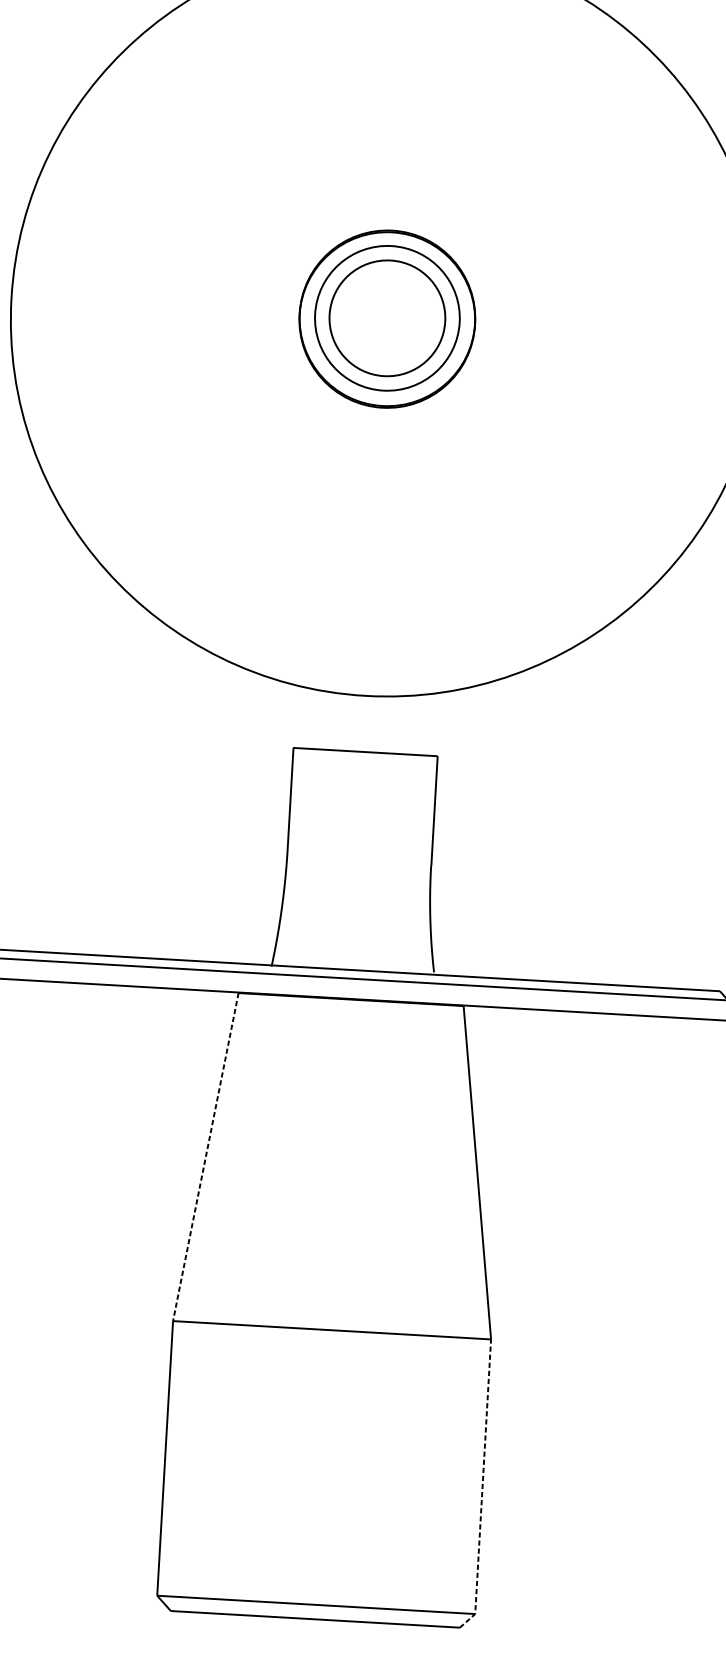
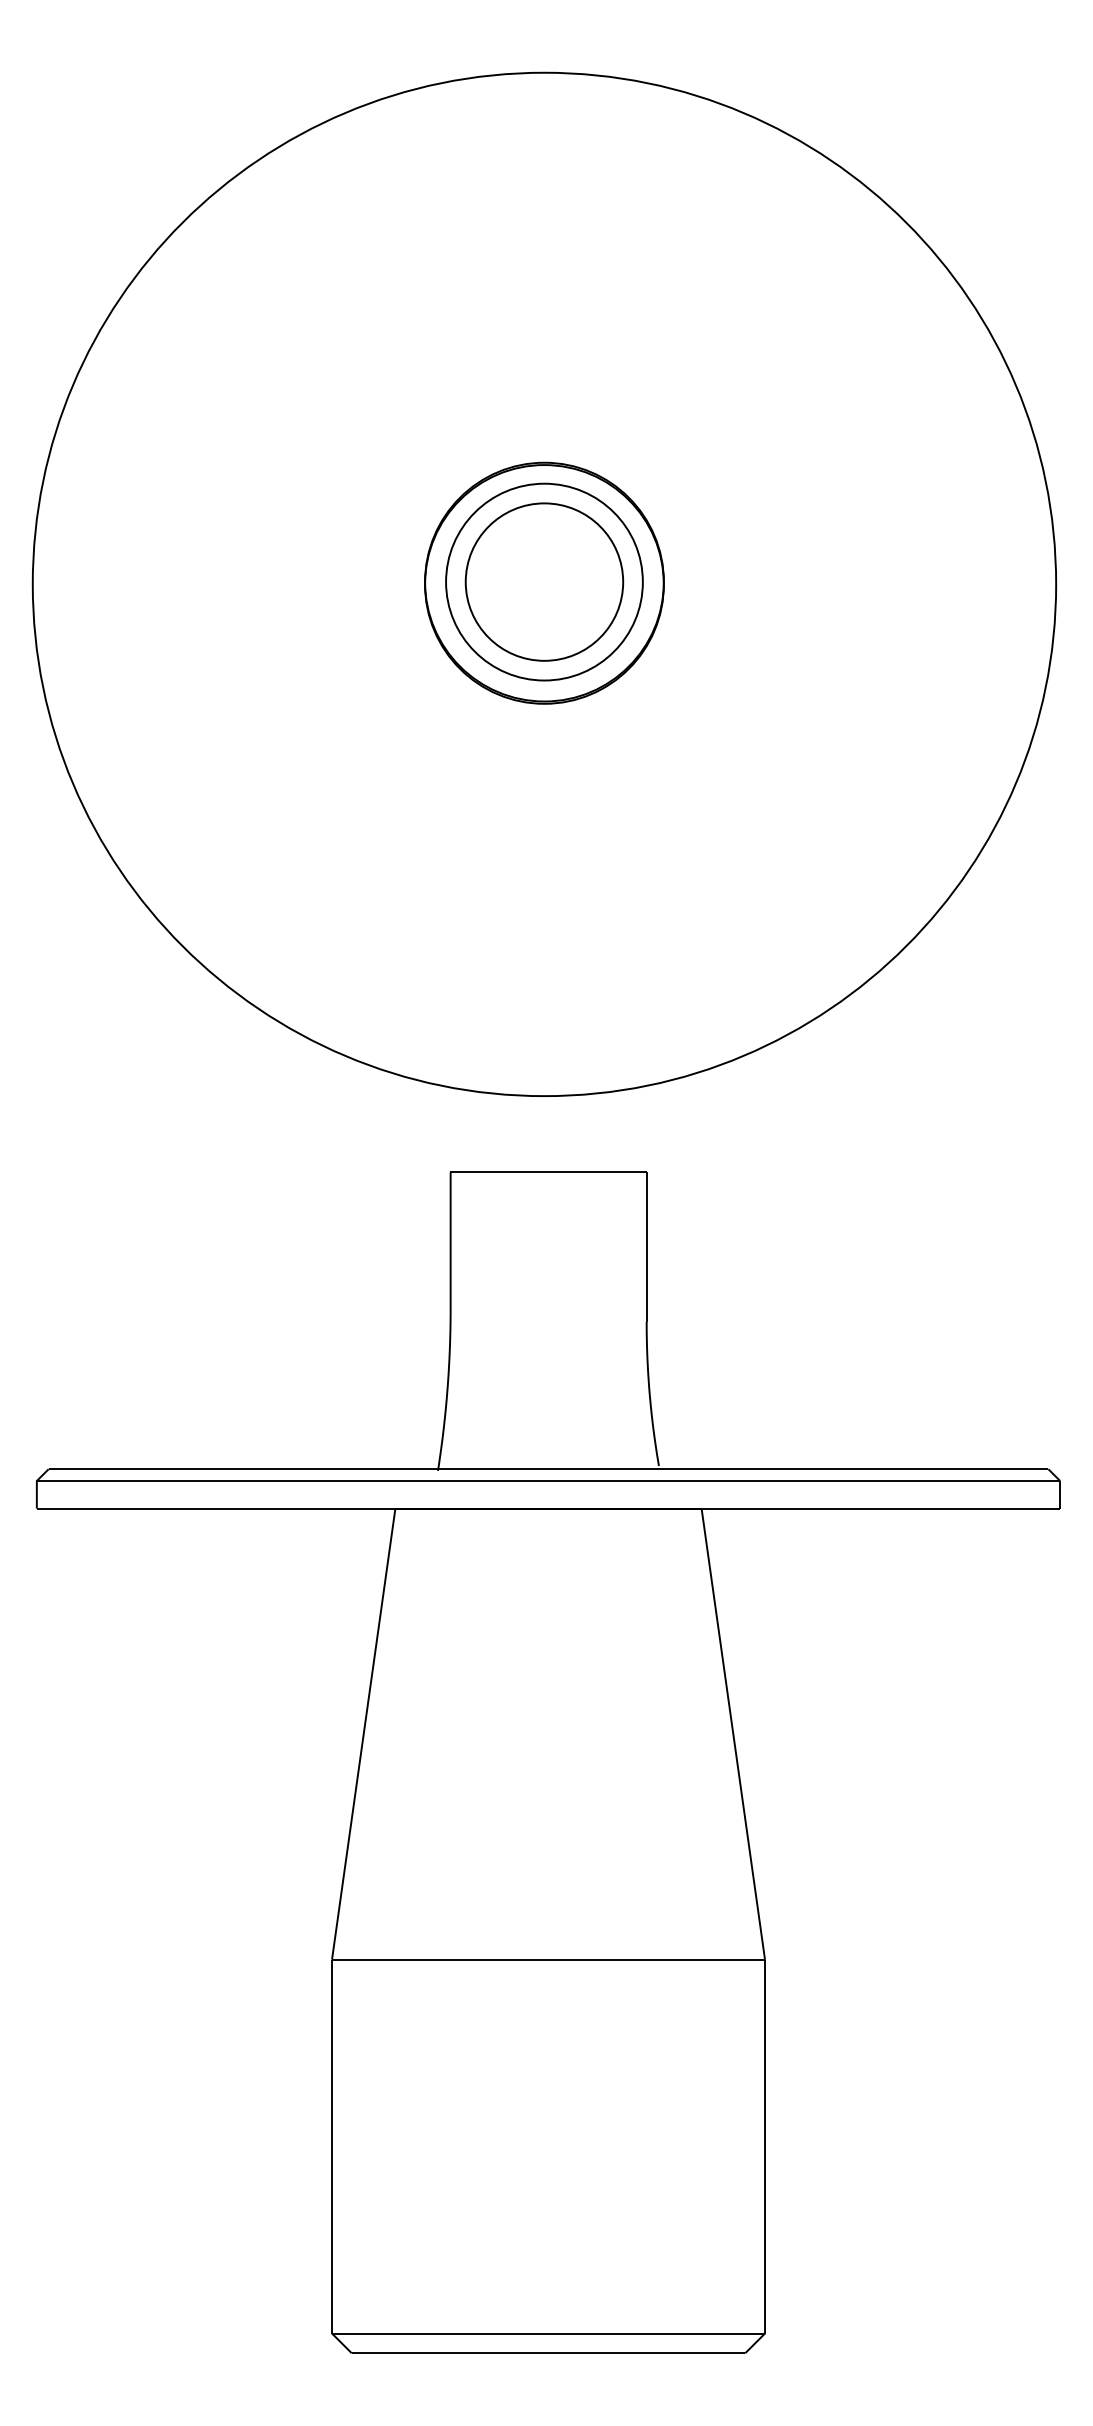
line: (205, 1157) -> (363, 1734), dashed -> solid
line: (482, 1486) -> (765, 2160), dashed -> solid

